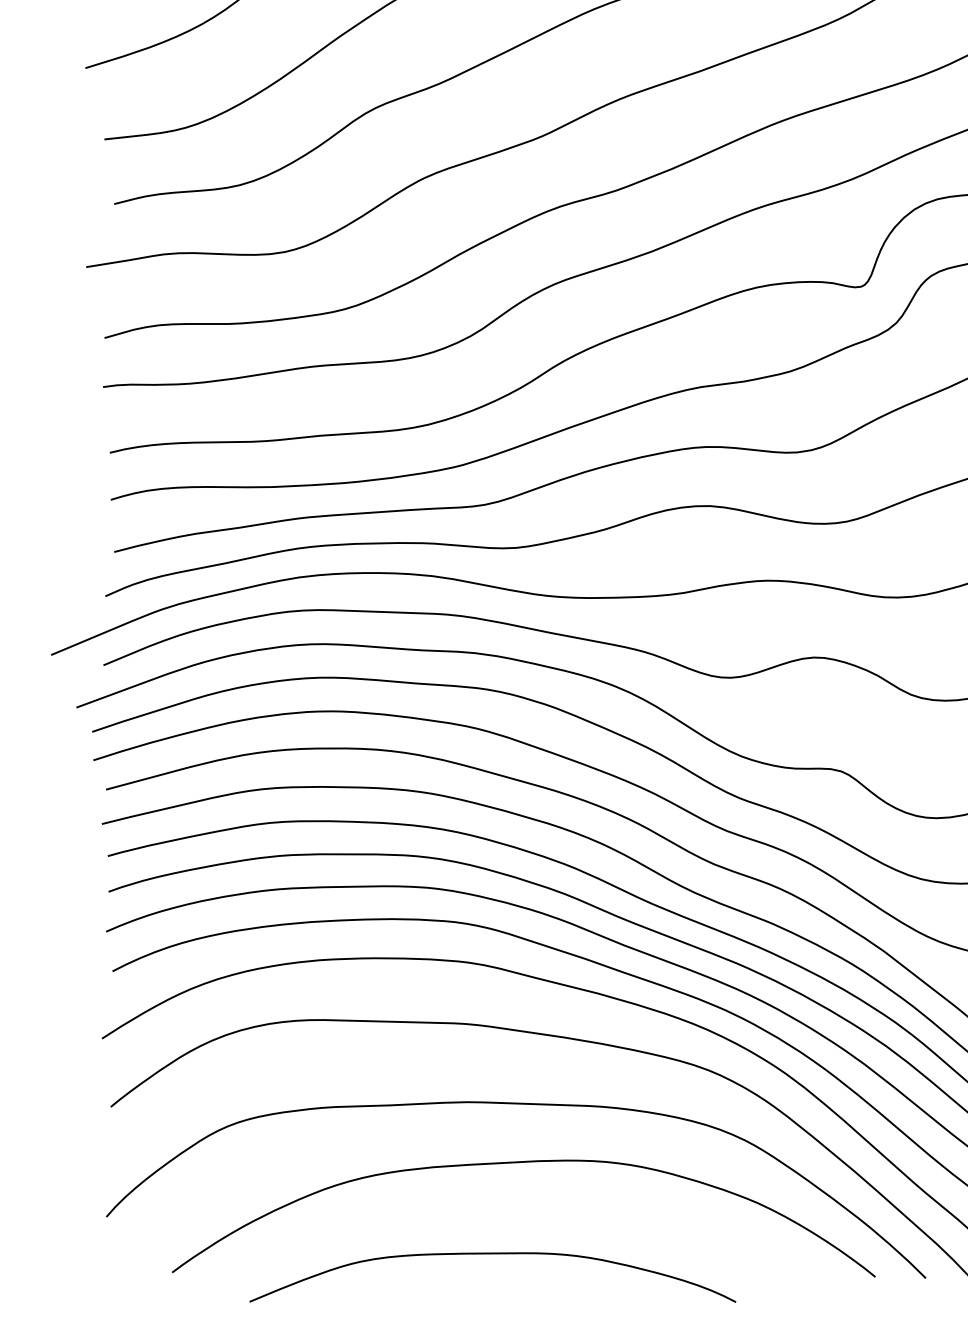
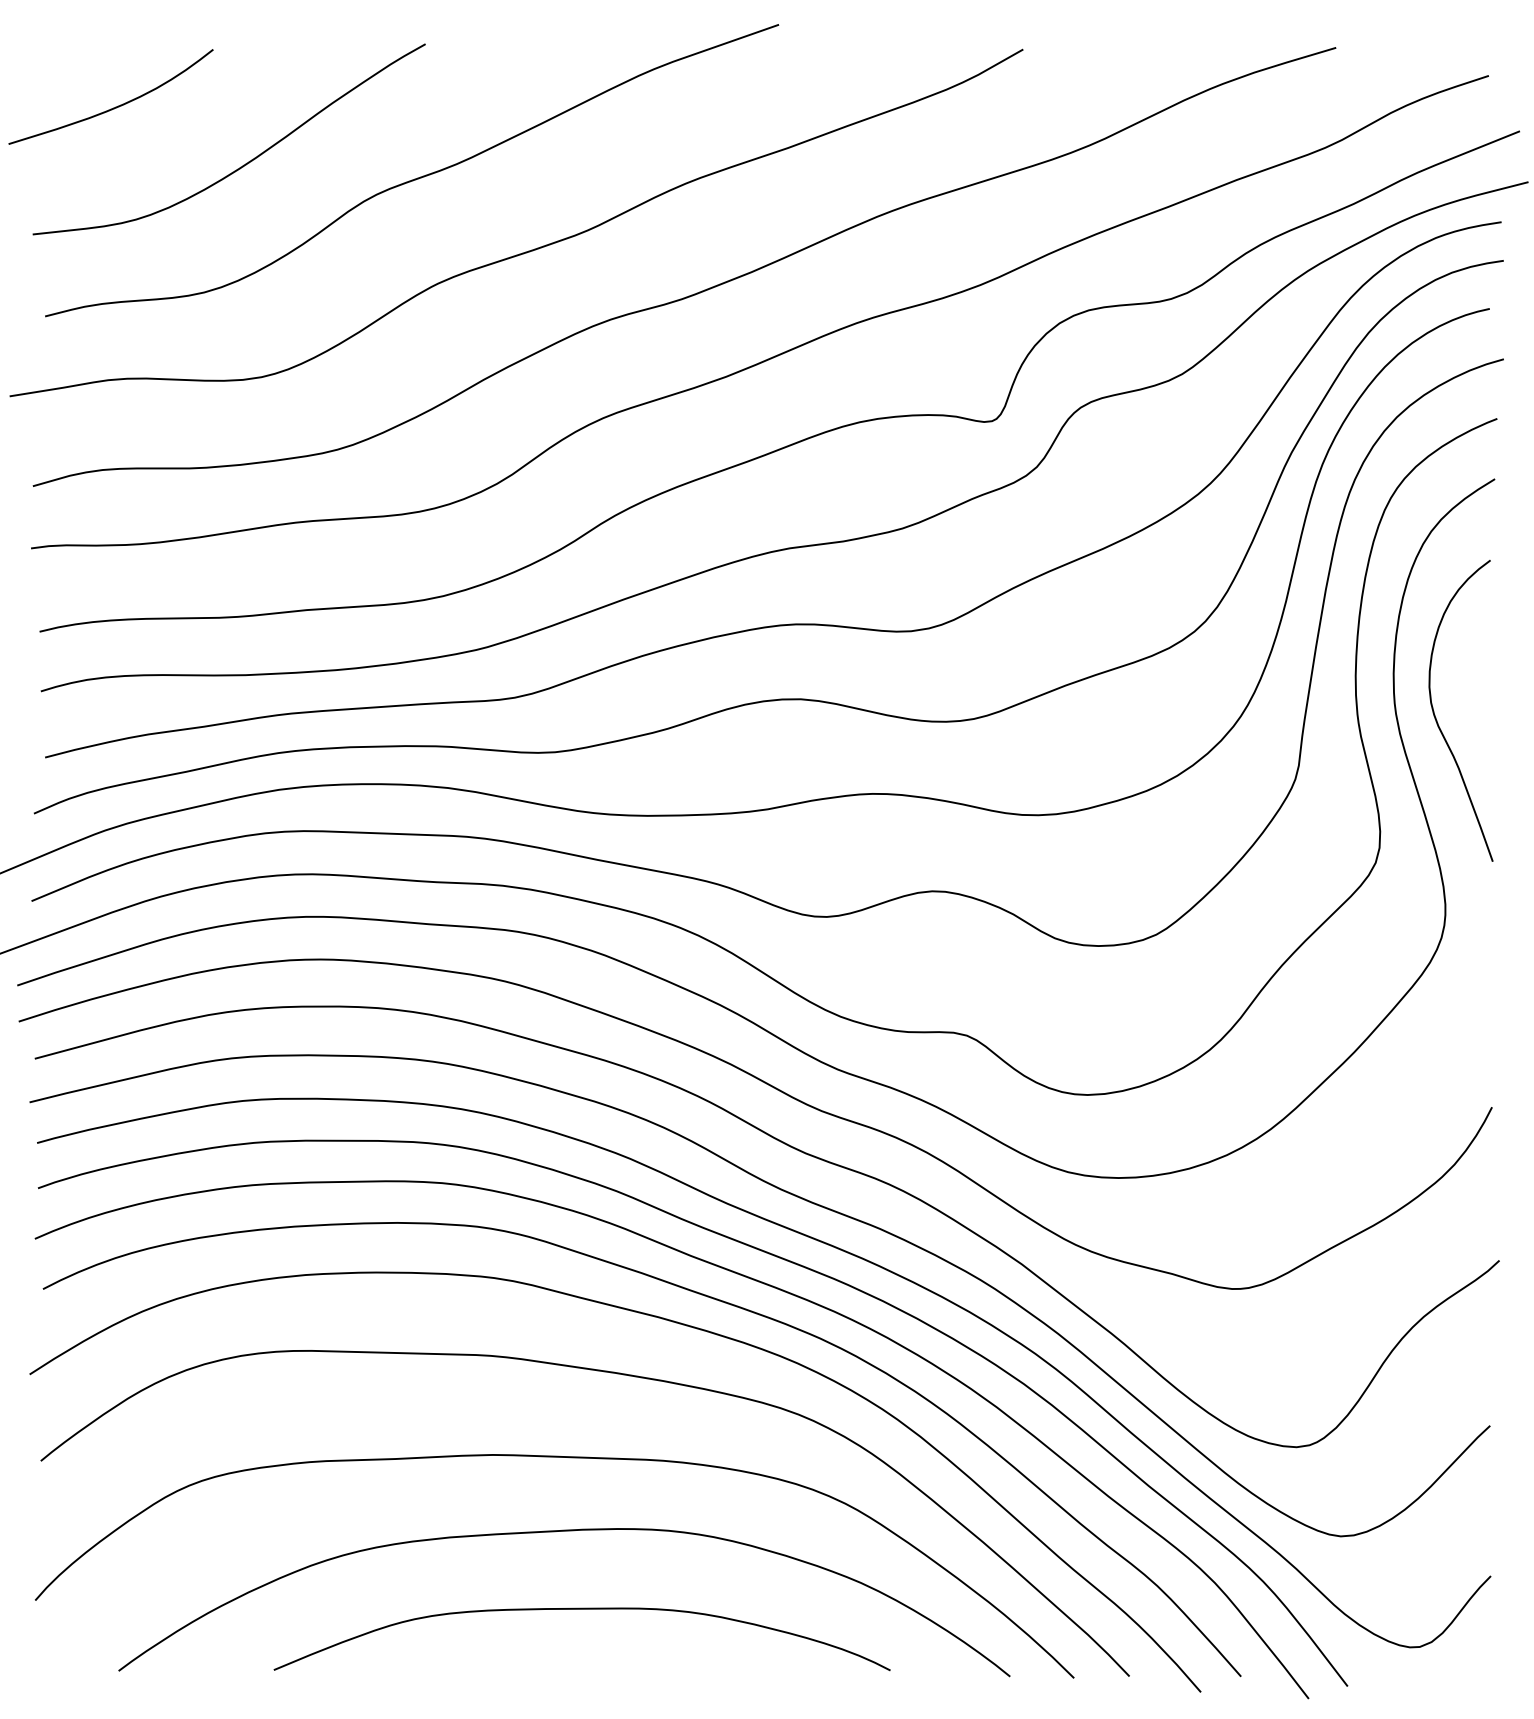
curve: (492, 1254) -> (581, 1609), moved

